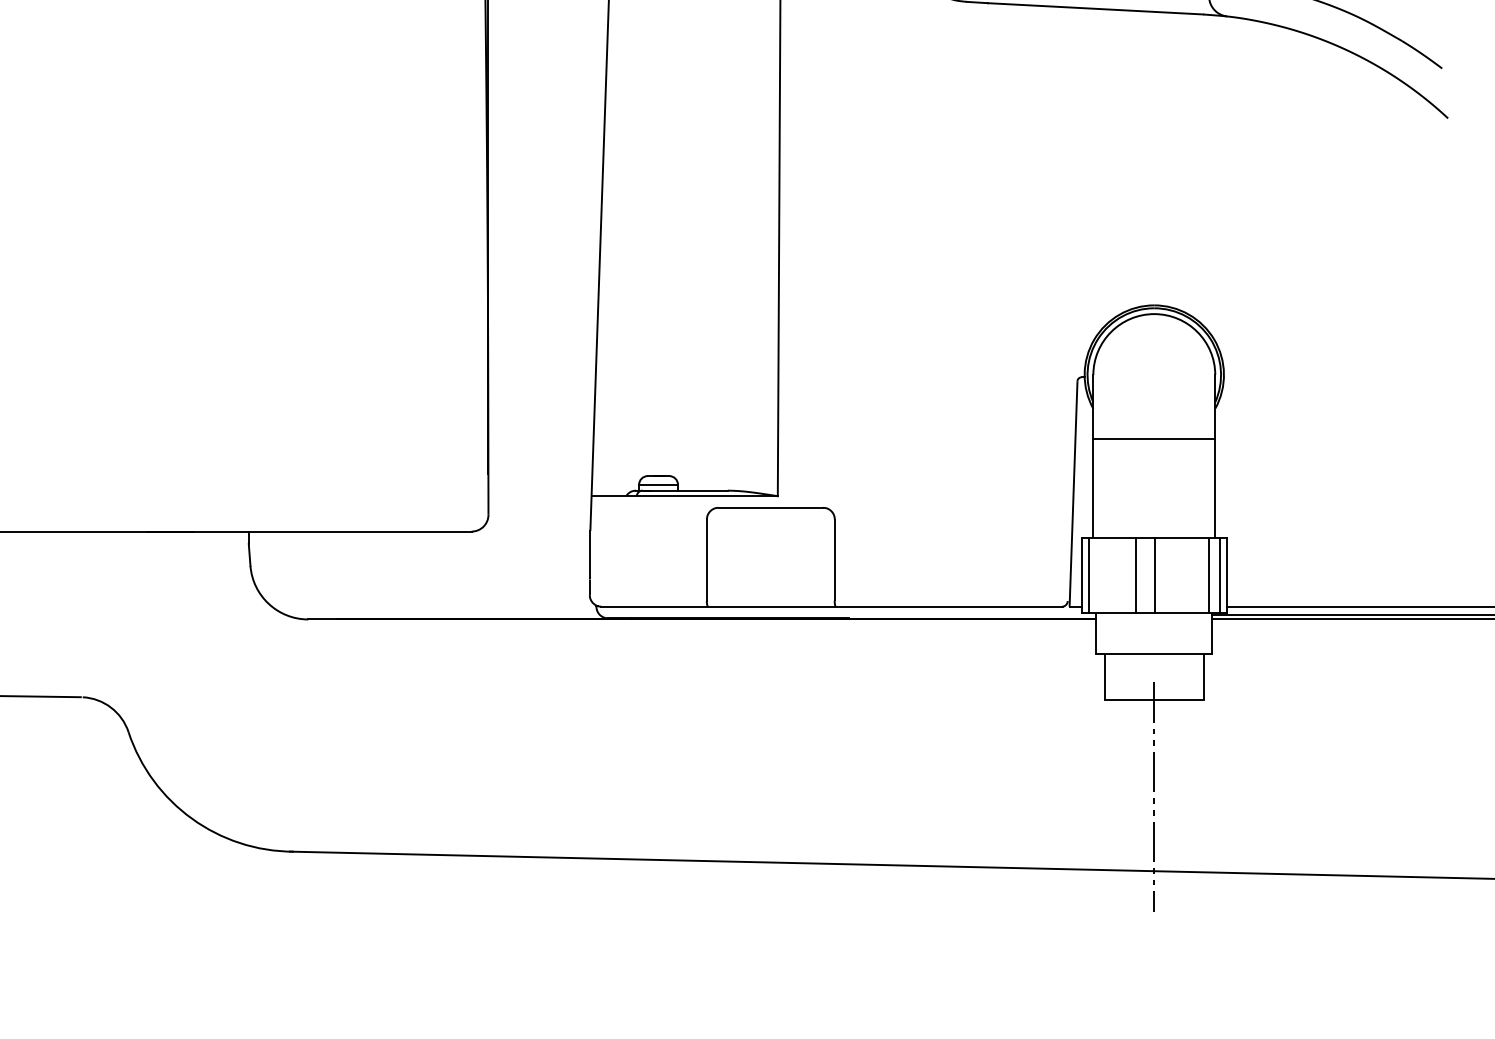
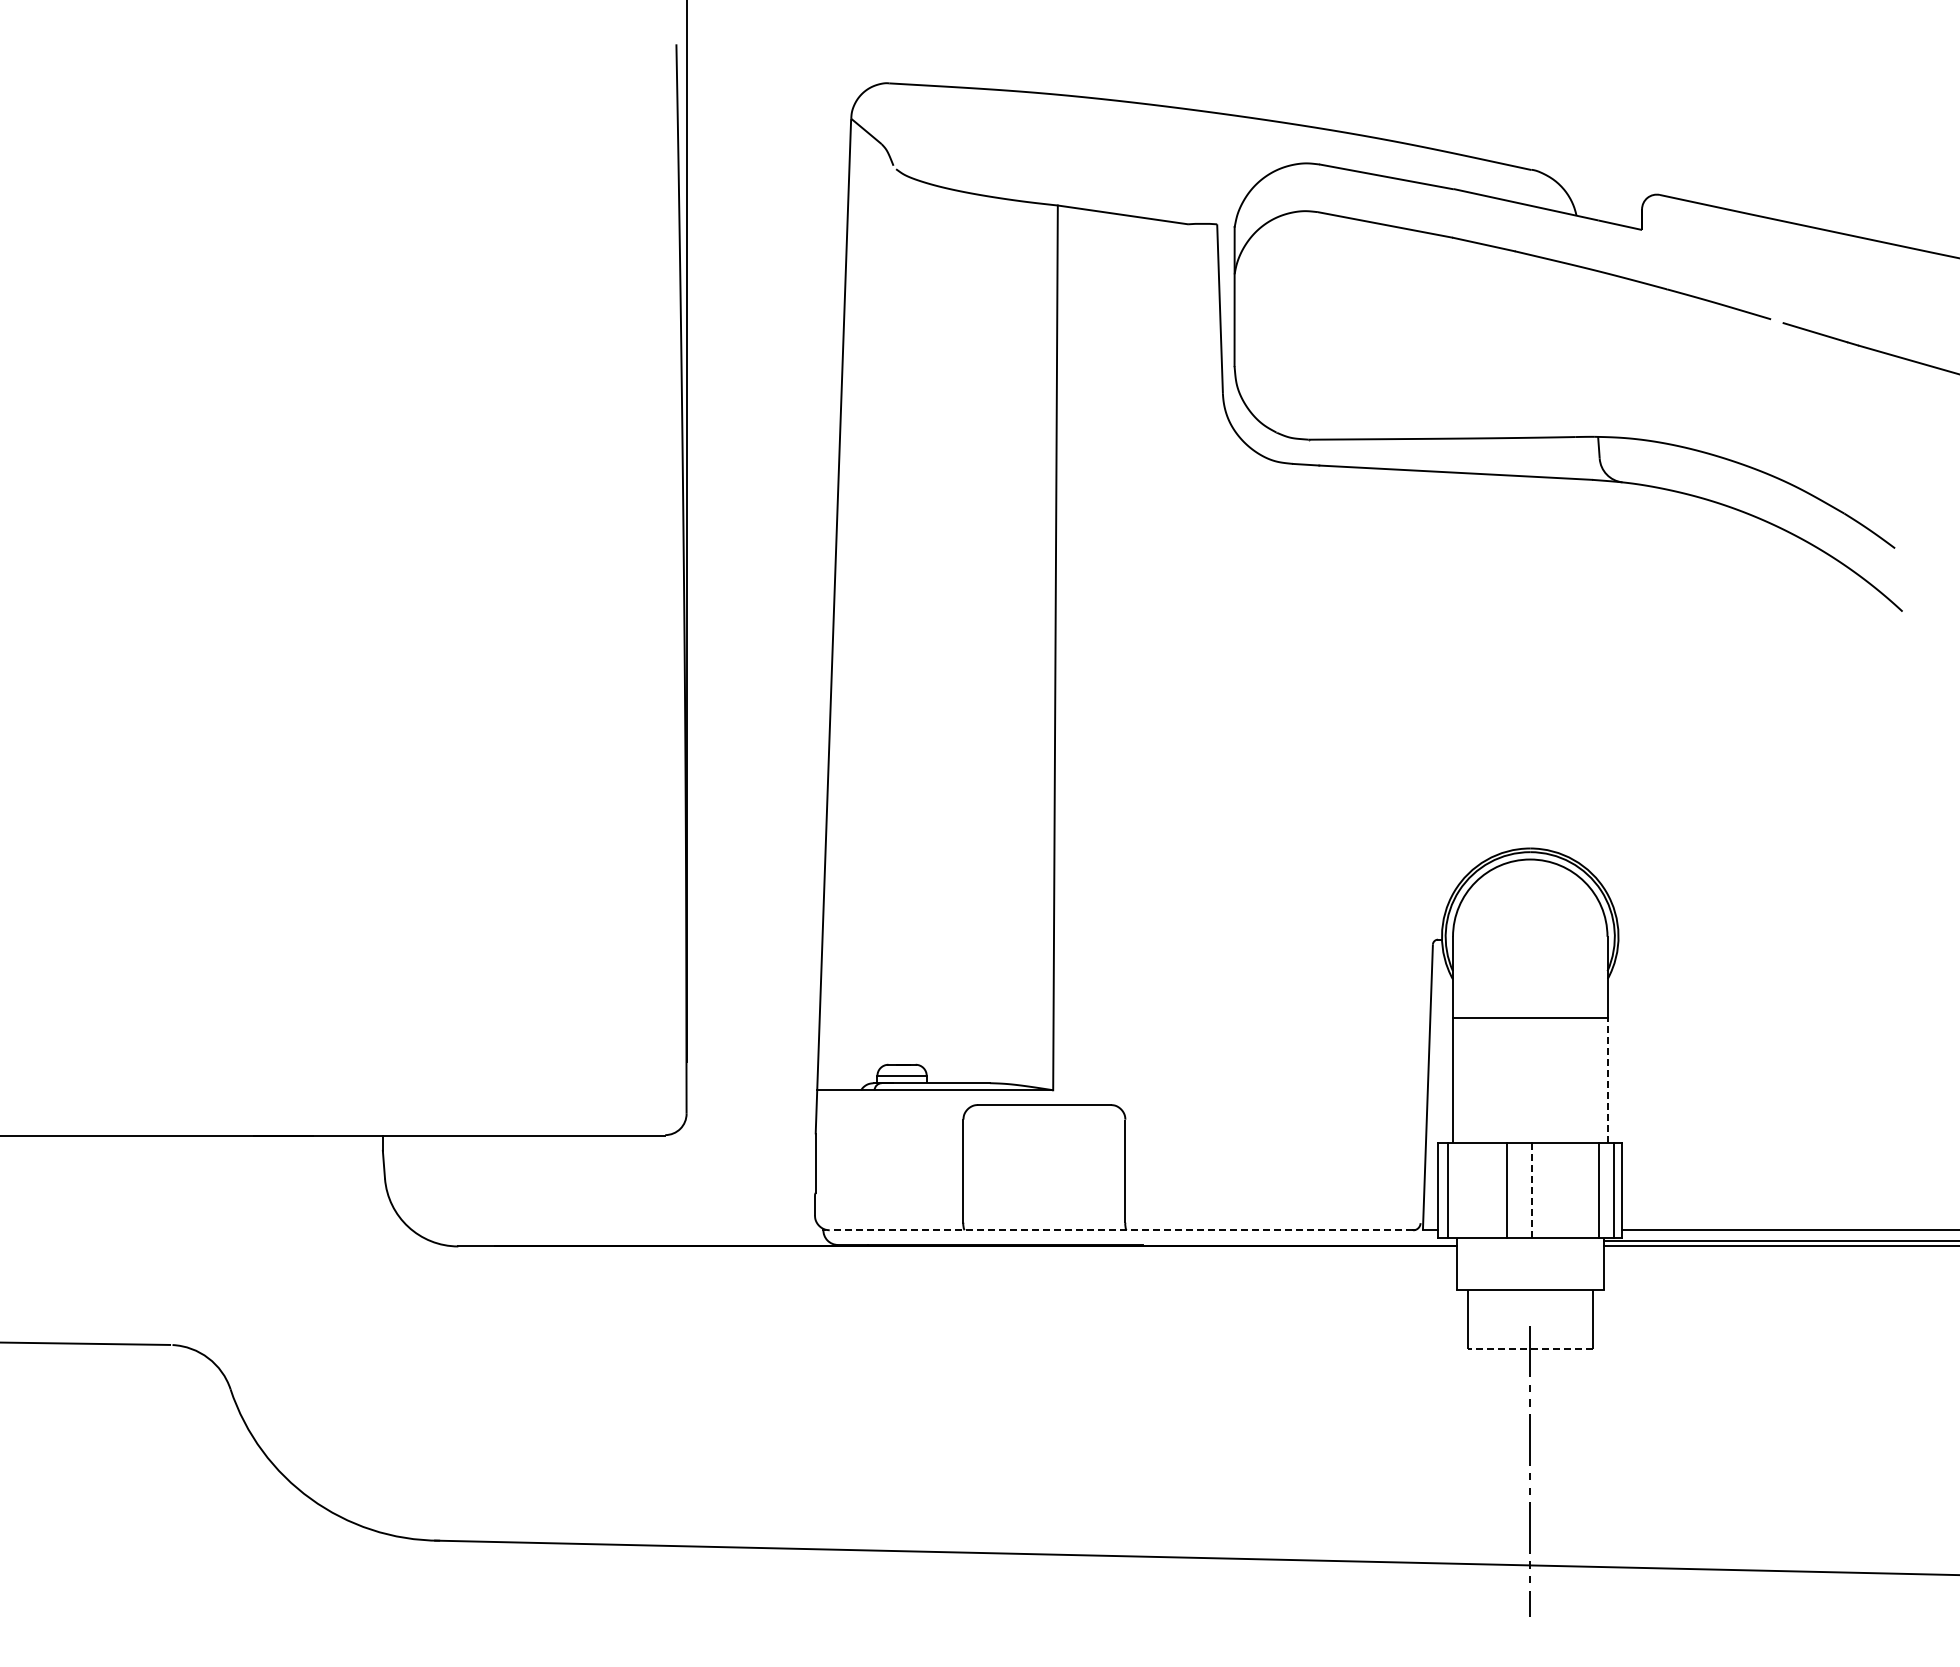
line: (1215, 488) -> (1607, 1080), solid -> dashed
line: (1155, 575) -> (1531, 1190), solid -> dashed
line: (831, 606) -> (1121, 1230), solid -> dashed
line: (1154, 700) -> (1530, 1348), solid -> dashed

